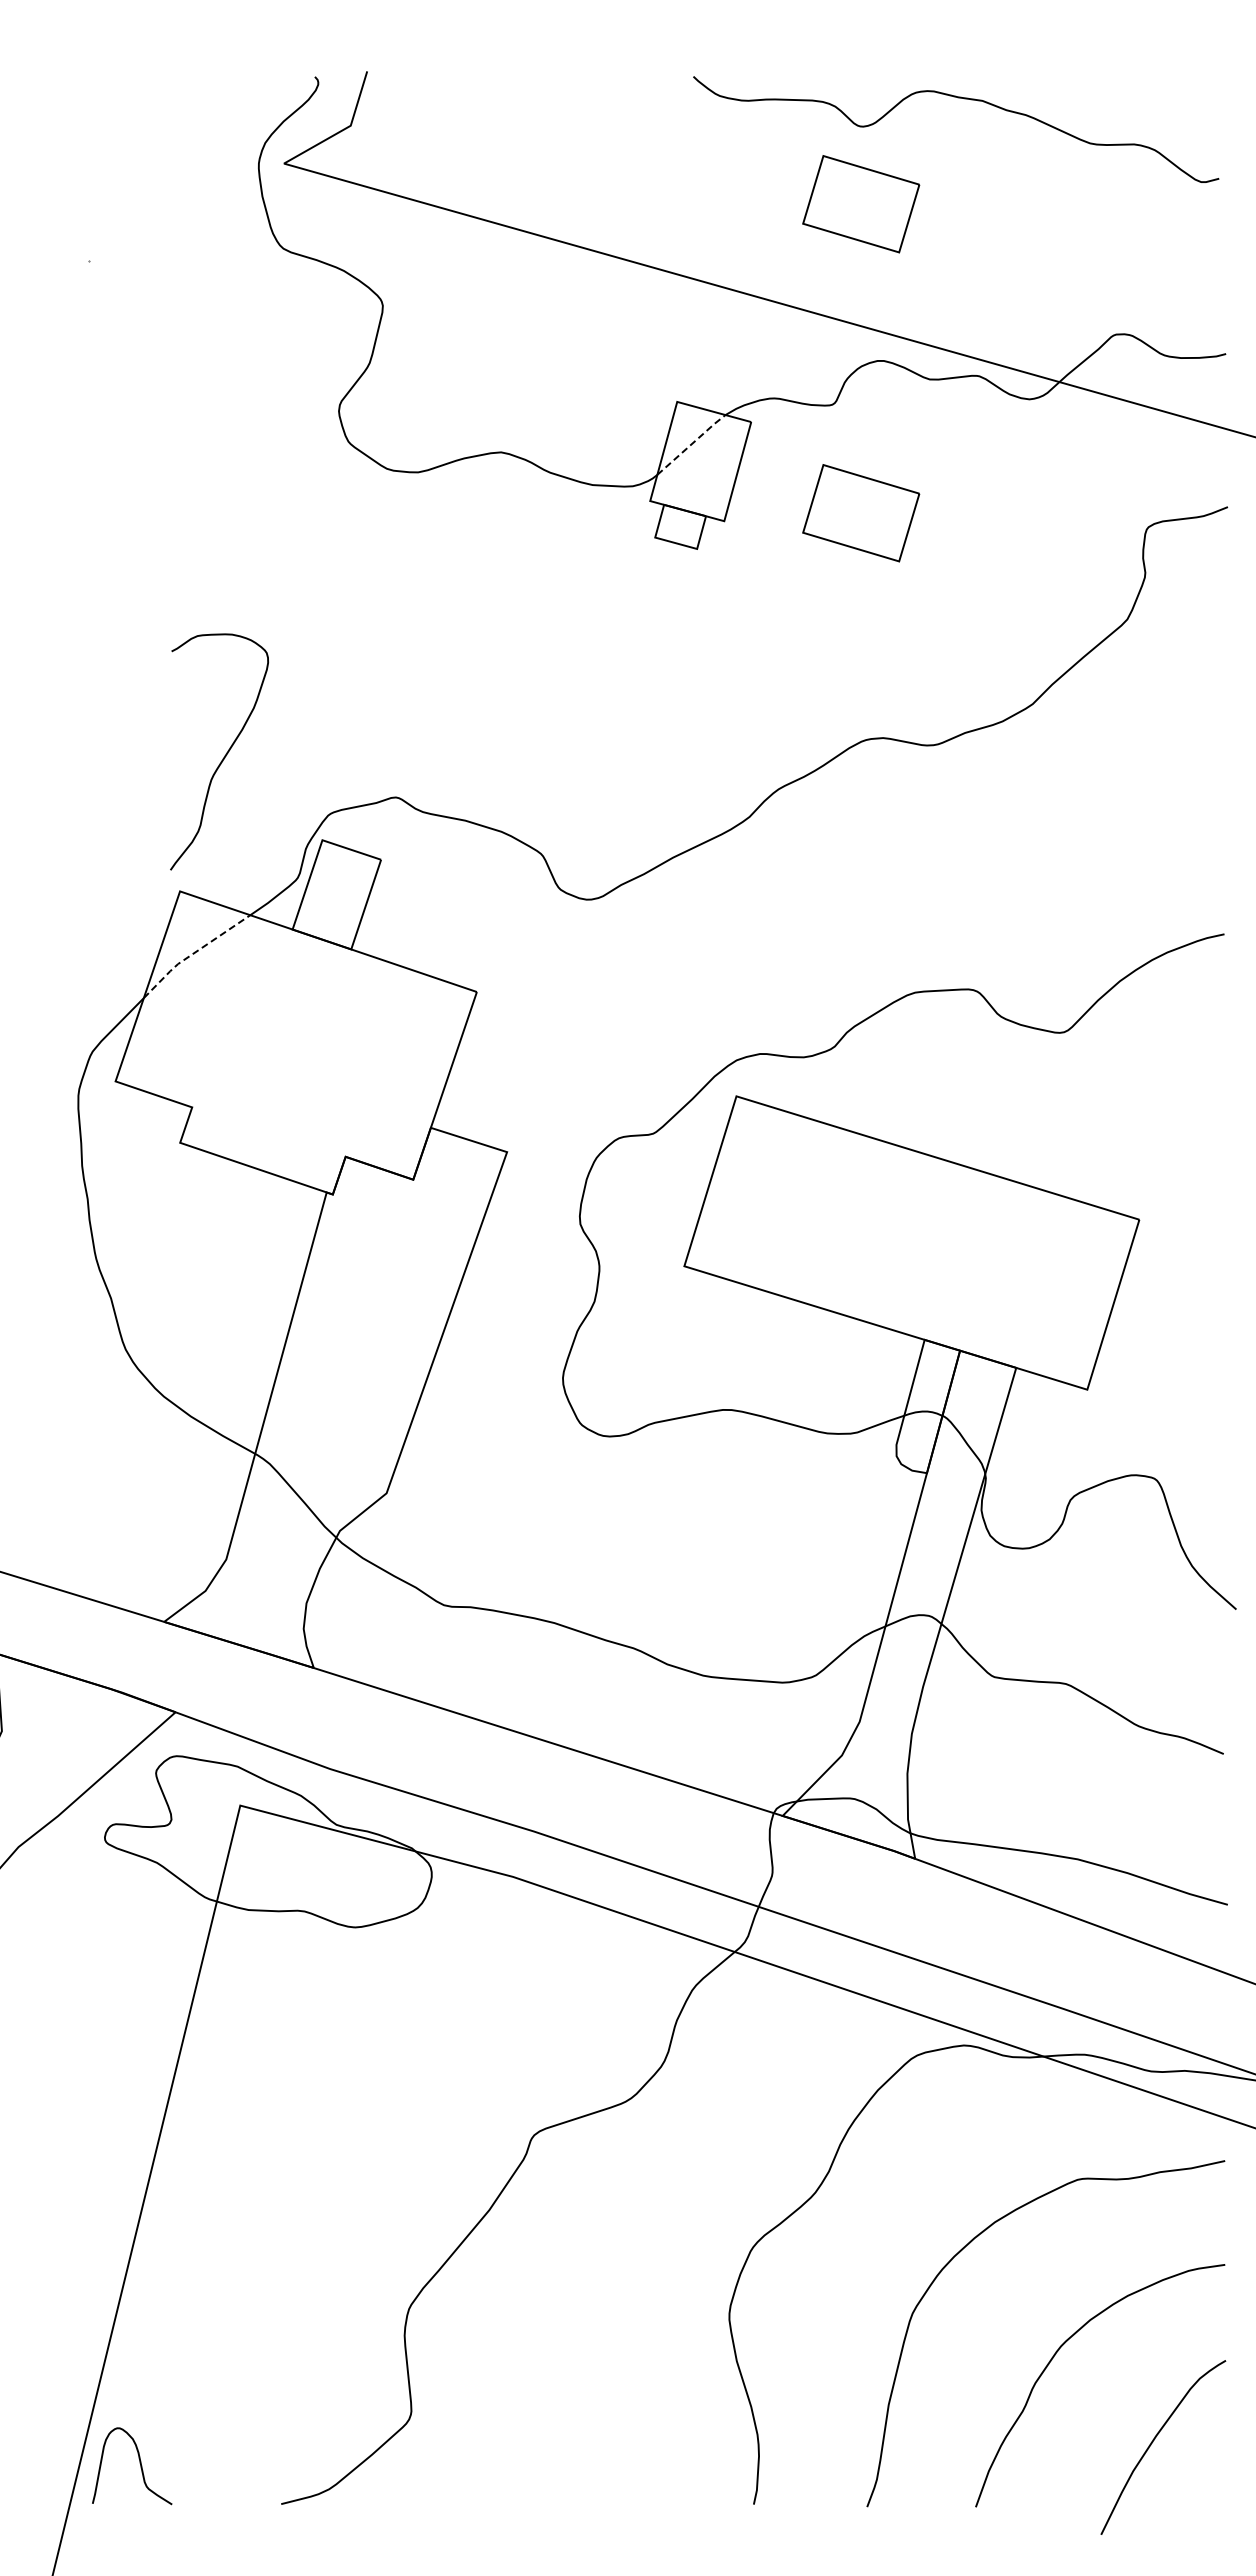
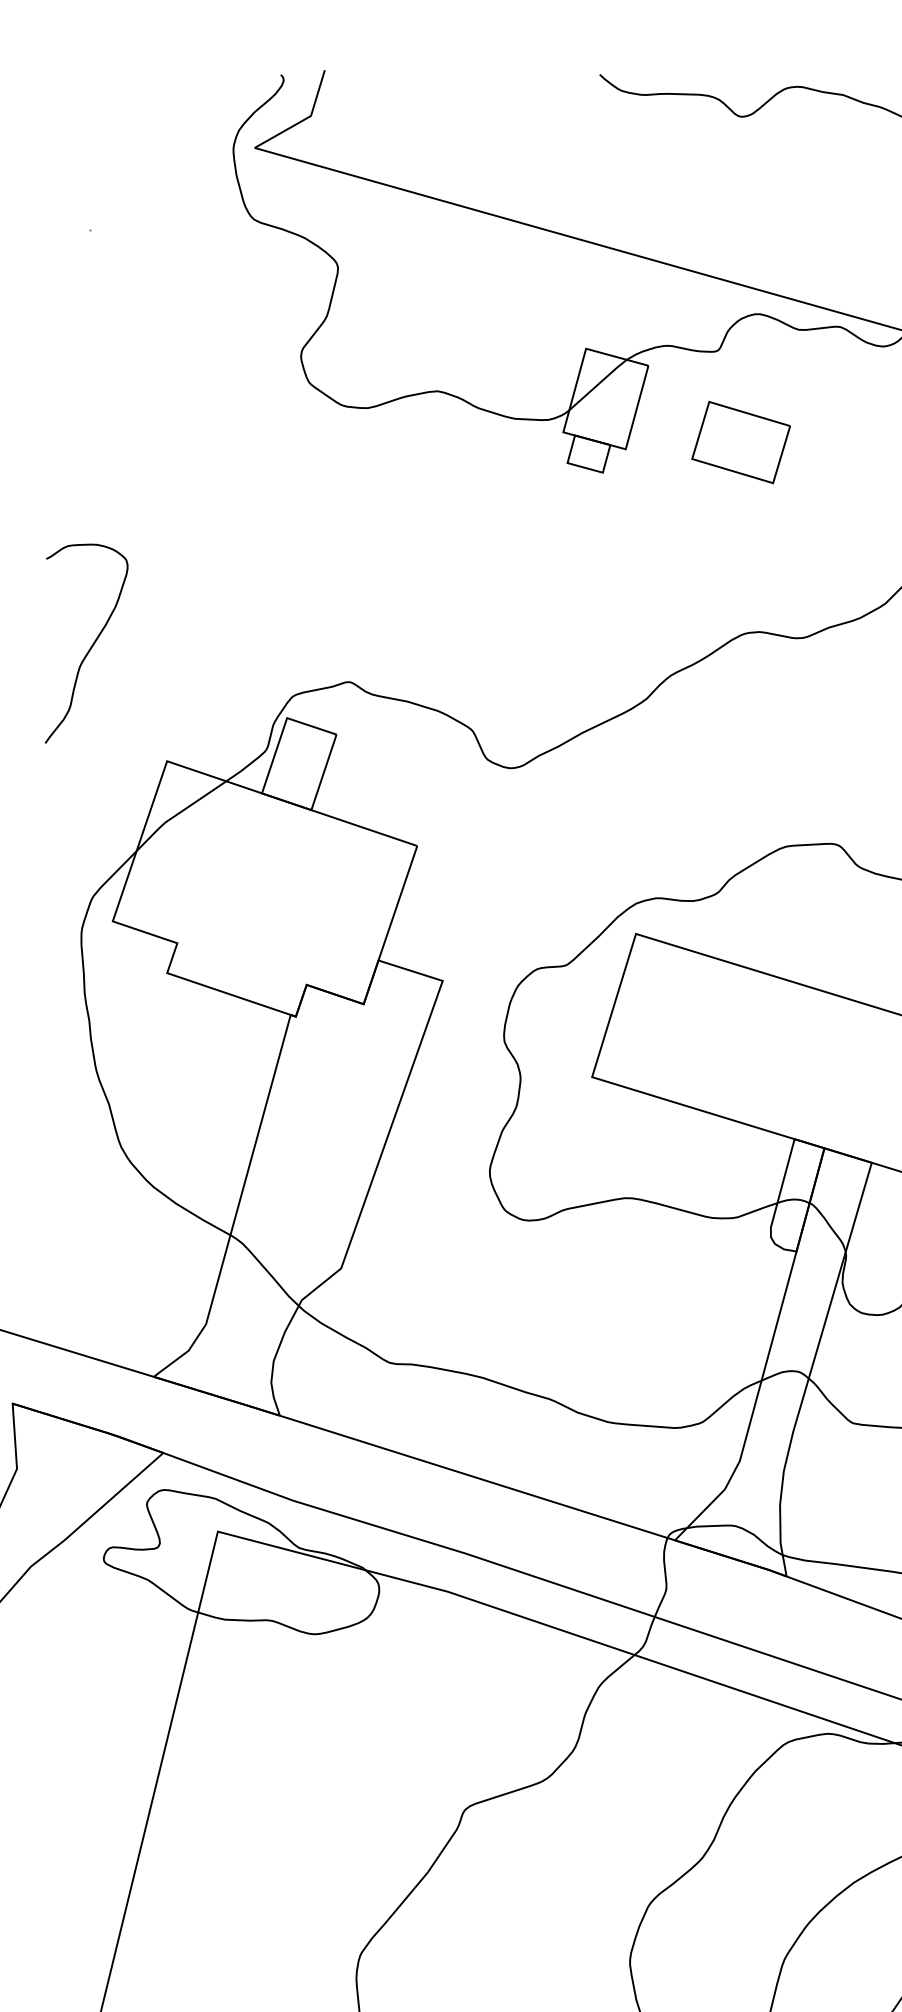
part: (861, 204) -> (741, 182), removed
line: (691, 444) -> (598, 384), dashed -> solid
curve: (224, 755) -> (90, 646), moved
line: (193, 953) -> (178, 813), dashed -> solid

